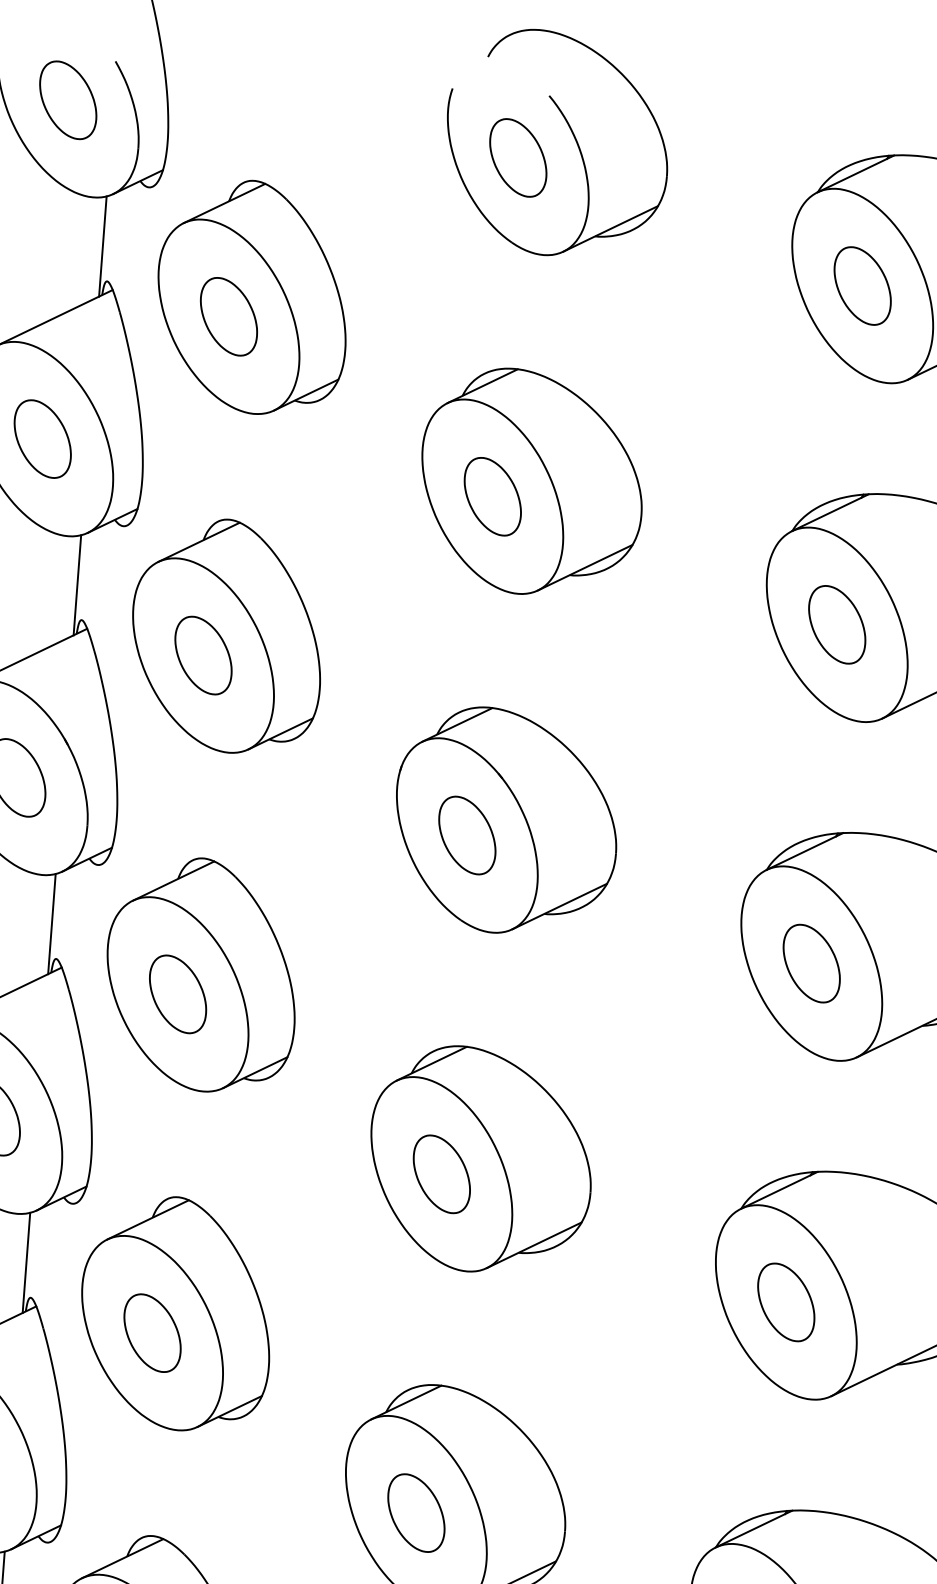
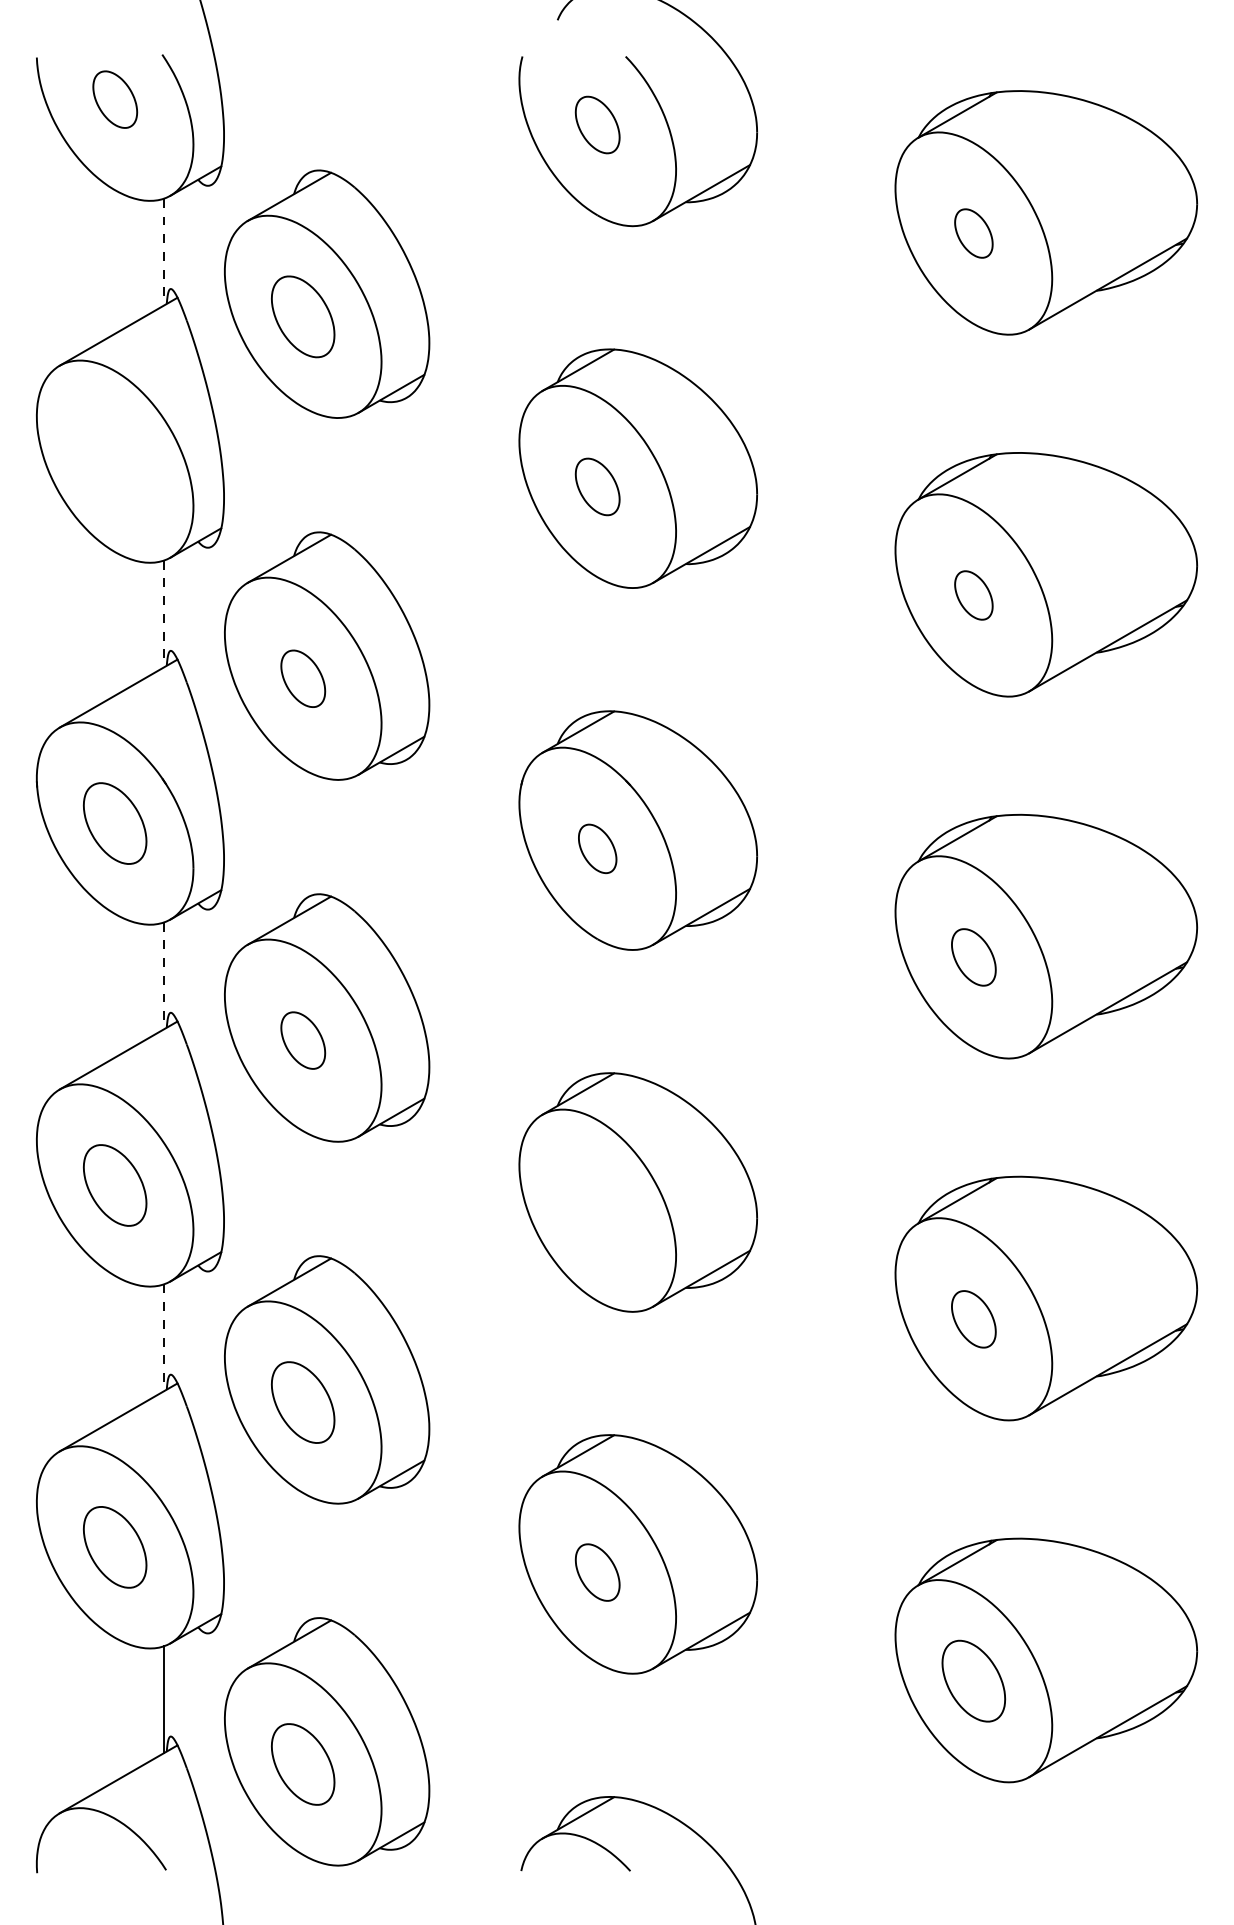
part: (68, 100) -> (115, 99), size x0.7
part: (518, 157) -> (597, 124), size x0.7
line: (102, 246) -> (163, 252), solid -> dashed
part: (862, 285) -> (973, 233), size x0.6
part: (42, 438) -> (114, 461), removed
part: (492, 496) -> (597, 486), size x0.7
line: (77, 585) -> (163, 614), solid -> dashed
part: (836, 624) -> (973, 595), size x0.6
part: (203, 655) -> (303, 678), size x0.7
part: (467, 835) -> (597, 848), size x0.6
line: (51, 924) -> (163, 976), solid -> dashed
part: (811, 963) -> (973, 957), size x0.7
part: (178, 994) -> (303, 1040), size x0.7
part: (441, 1174) -> (597, 1210), removed
line: (26, 1263) -> (163, 1338), solid -> dashed
part: (785, 1302) -> (973, 1319), size x0.7
part: (416, 1512) -> (597, 1572), size x0.7

